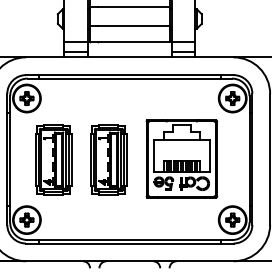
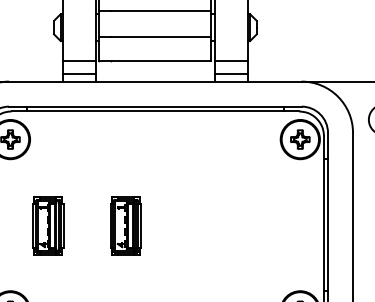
part: (181, 158) -> (228, 224), removed
part: (53, 159) -> (47, 225), size x0.6
part: (108, 159) -> (125, 225), size x0.6

